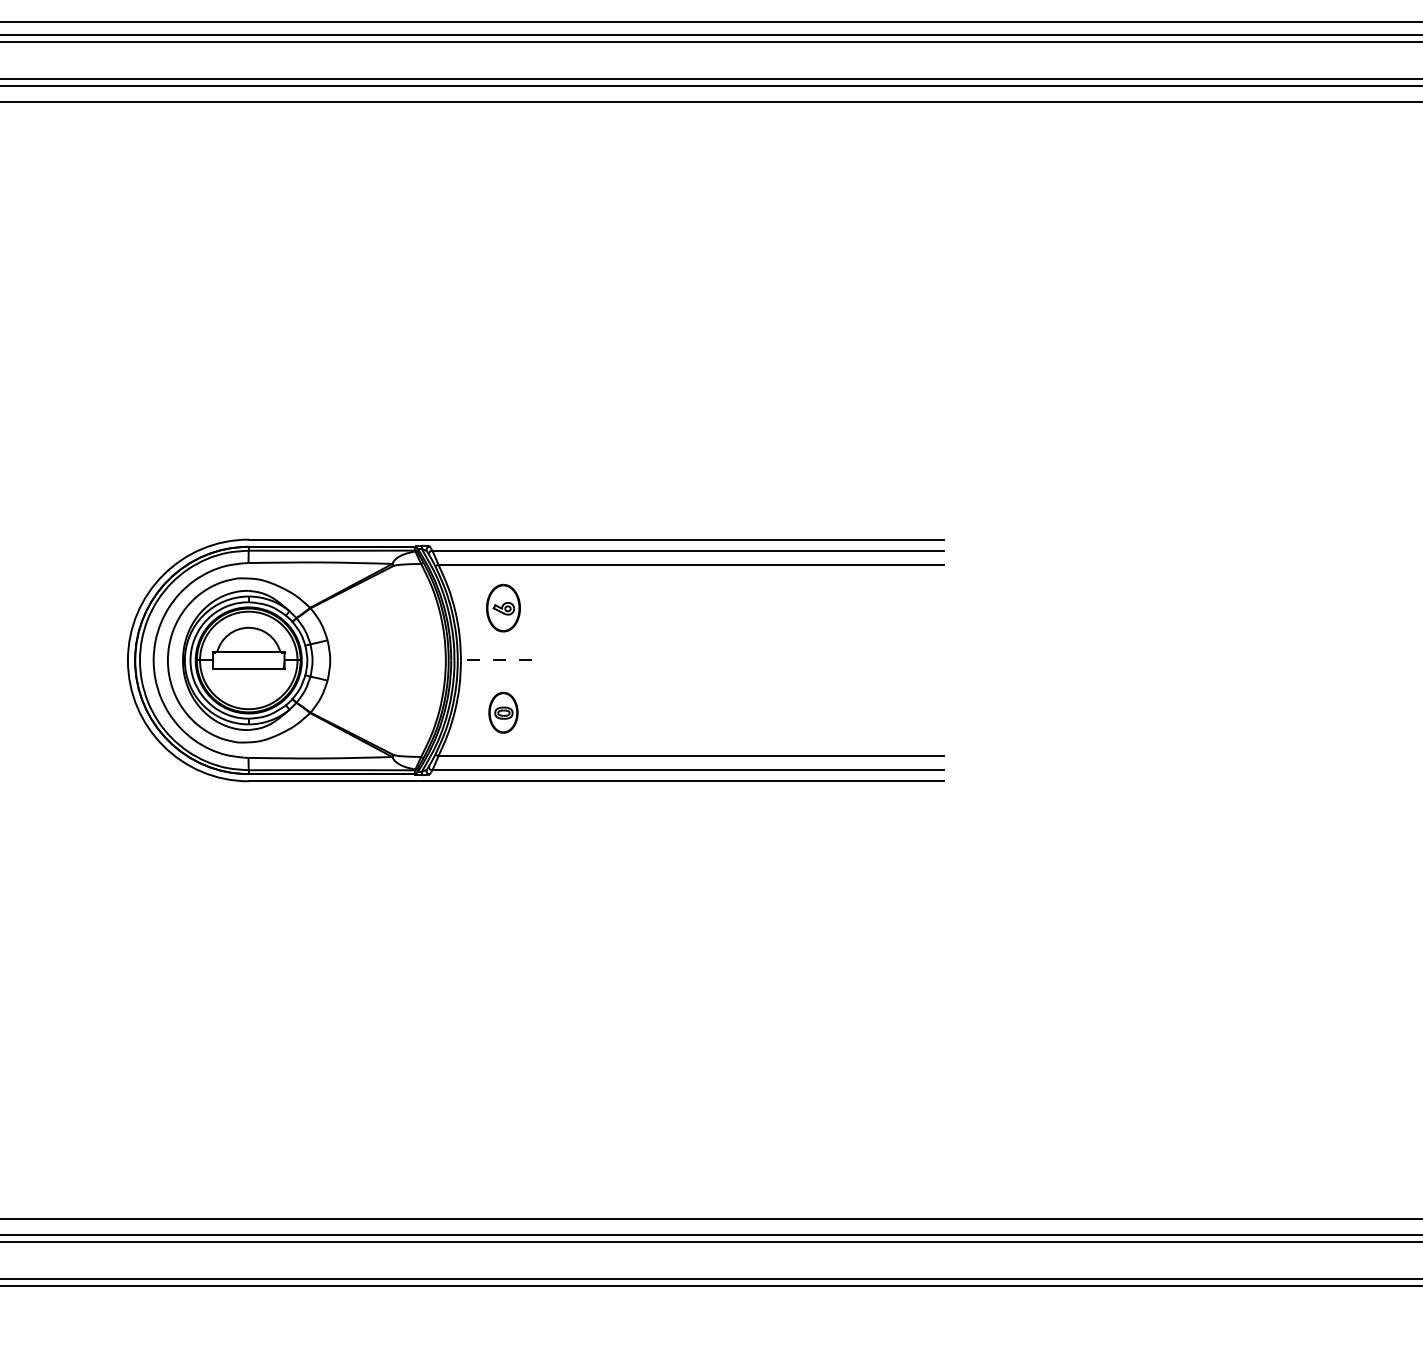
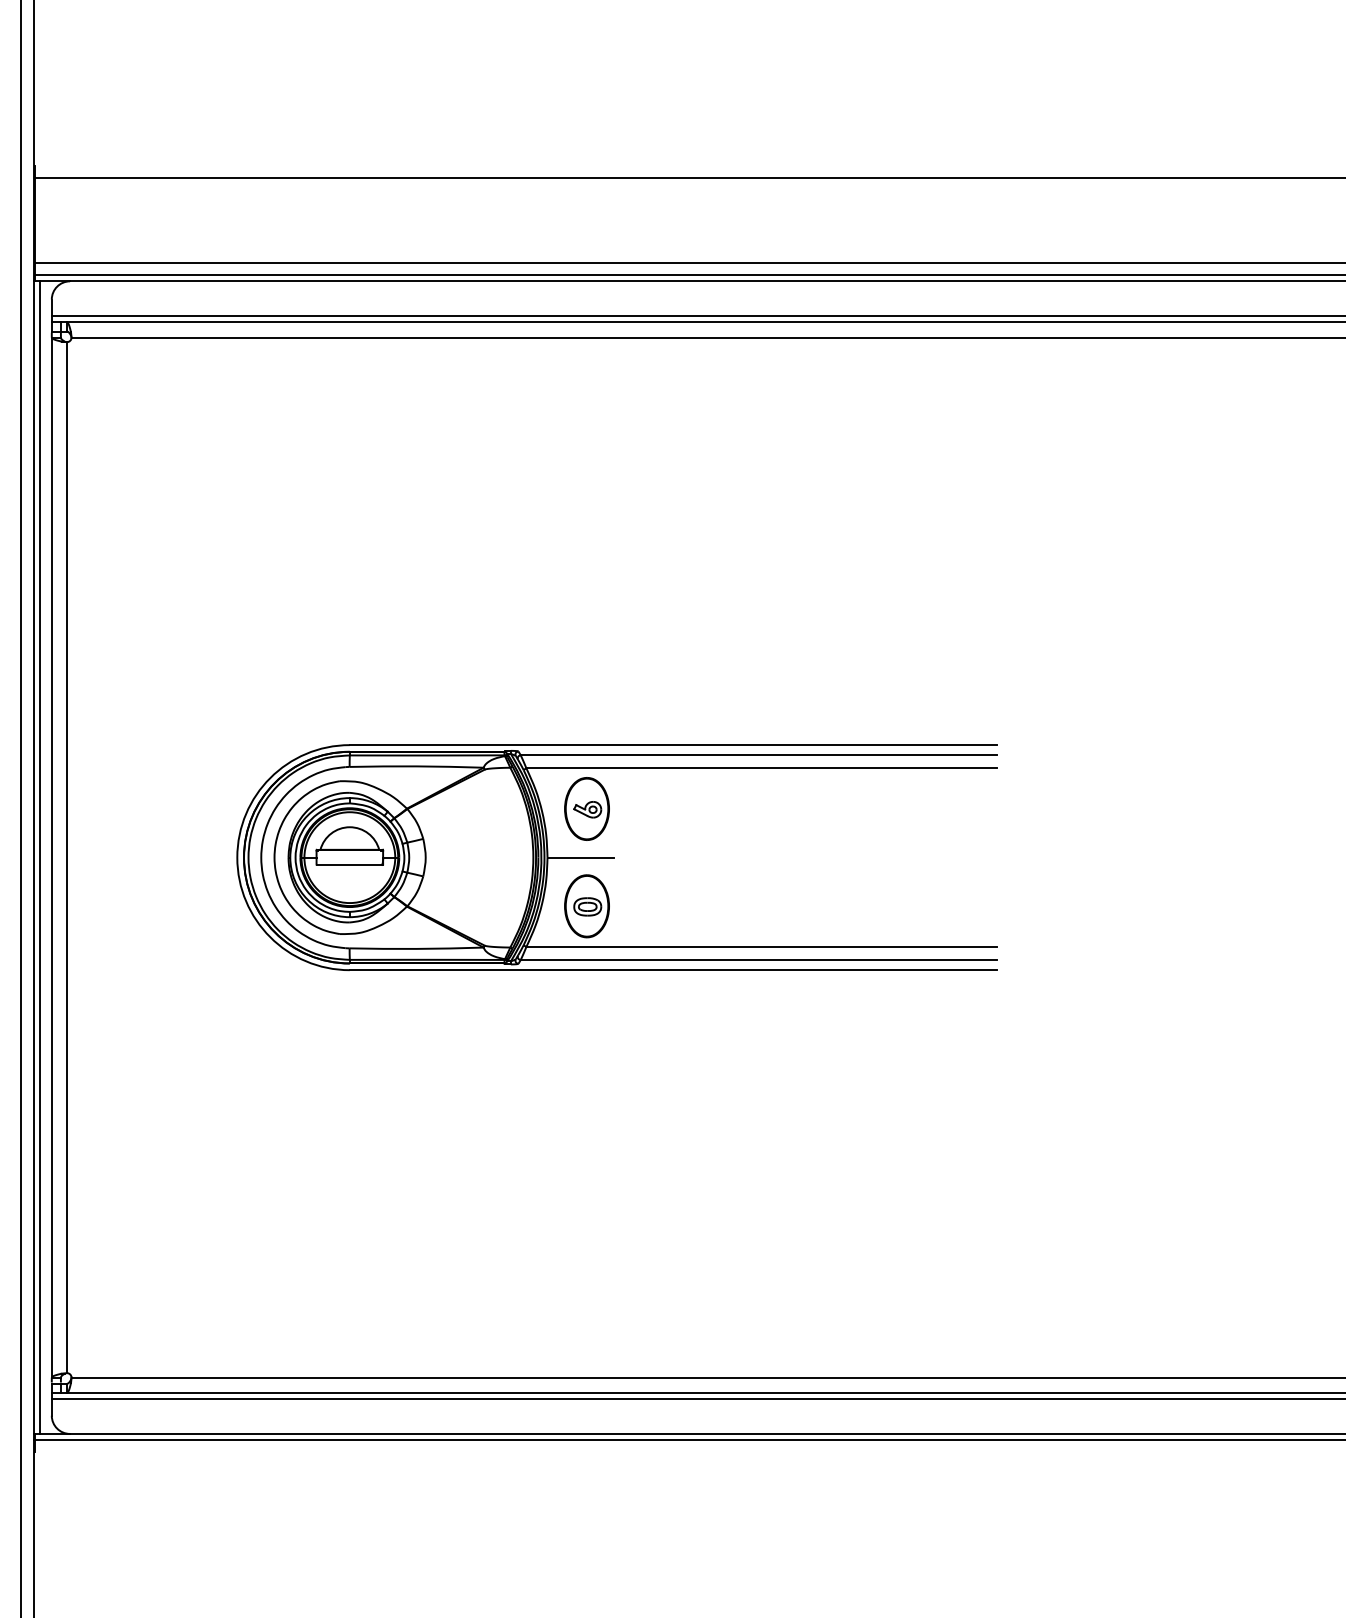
part: (502, 607) -> (586, 808), size x1.43
line: (496, 660) -> (580, 857), dashed -> solid
part: (502, 712) -> (586, 906), size x1.67

